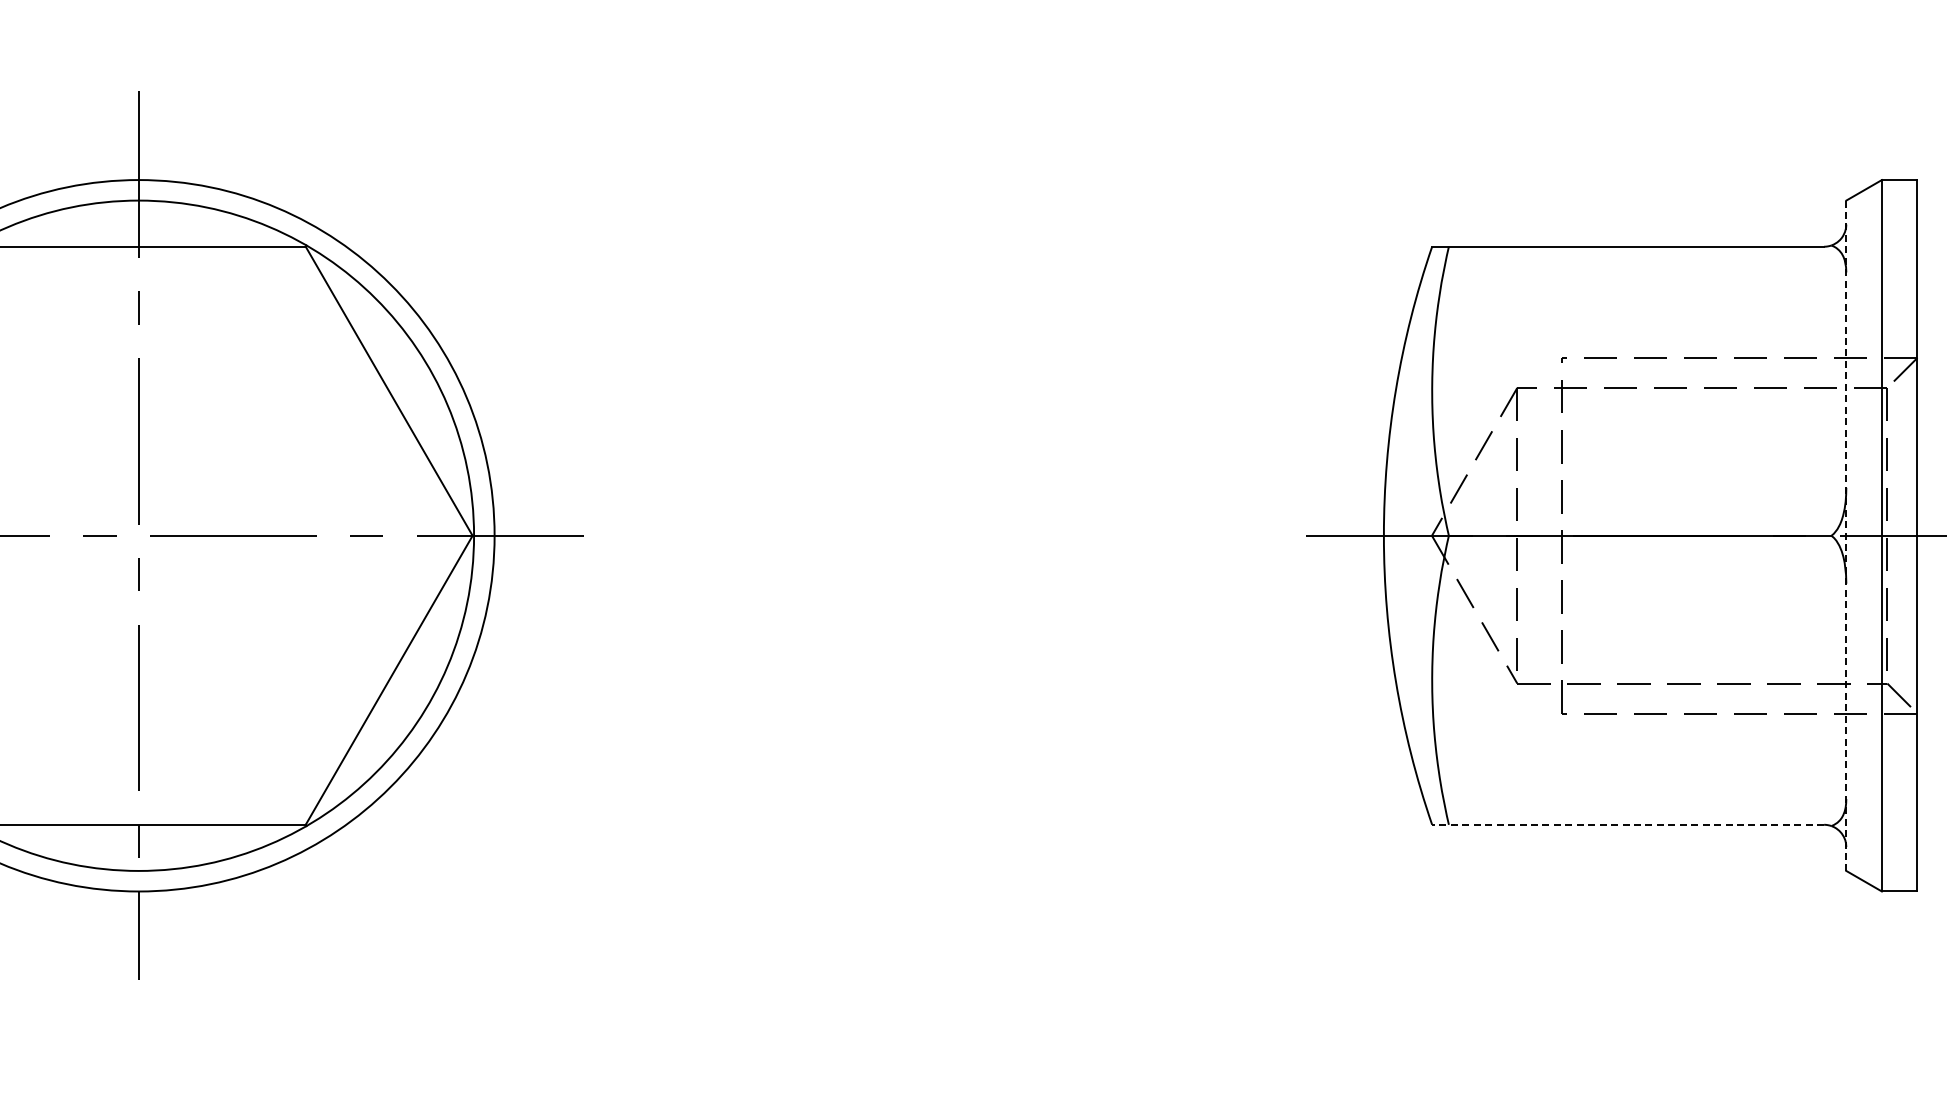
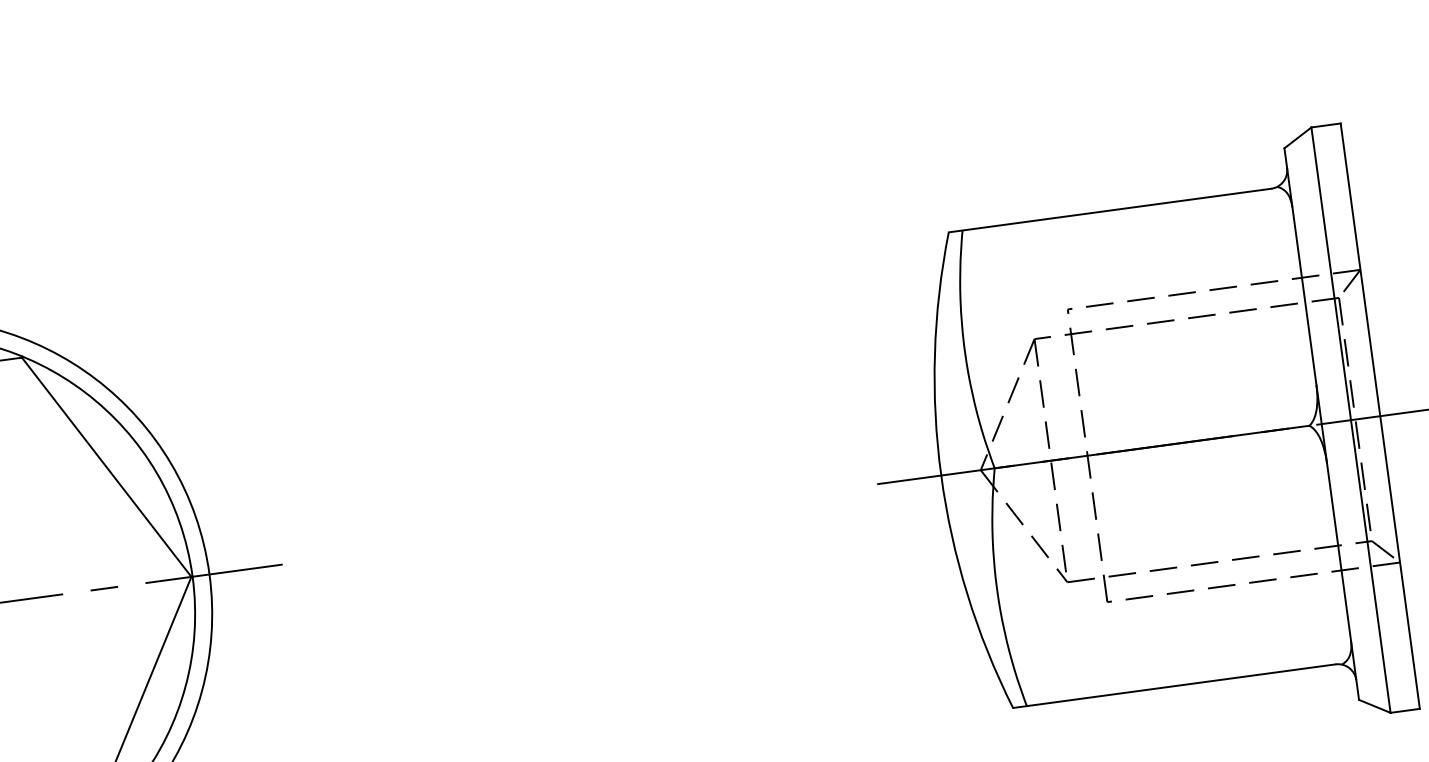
line: (1846, 536) -> (1321, 424), dashed -> solid
line: (1628, 824) -> (1174, 685), dashed -> solid

